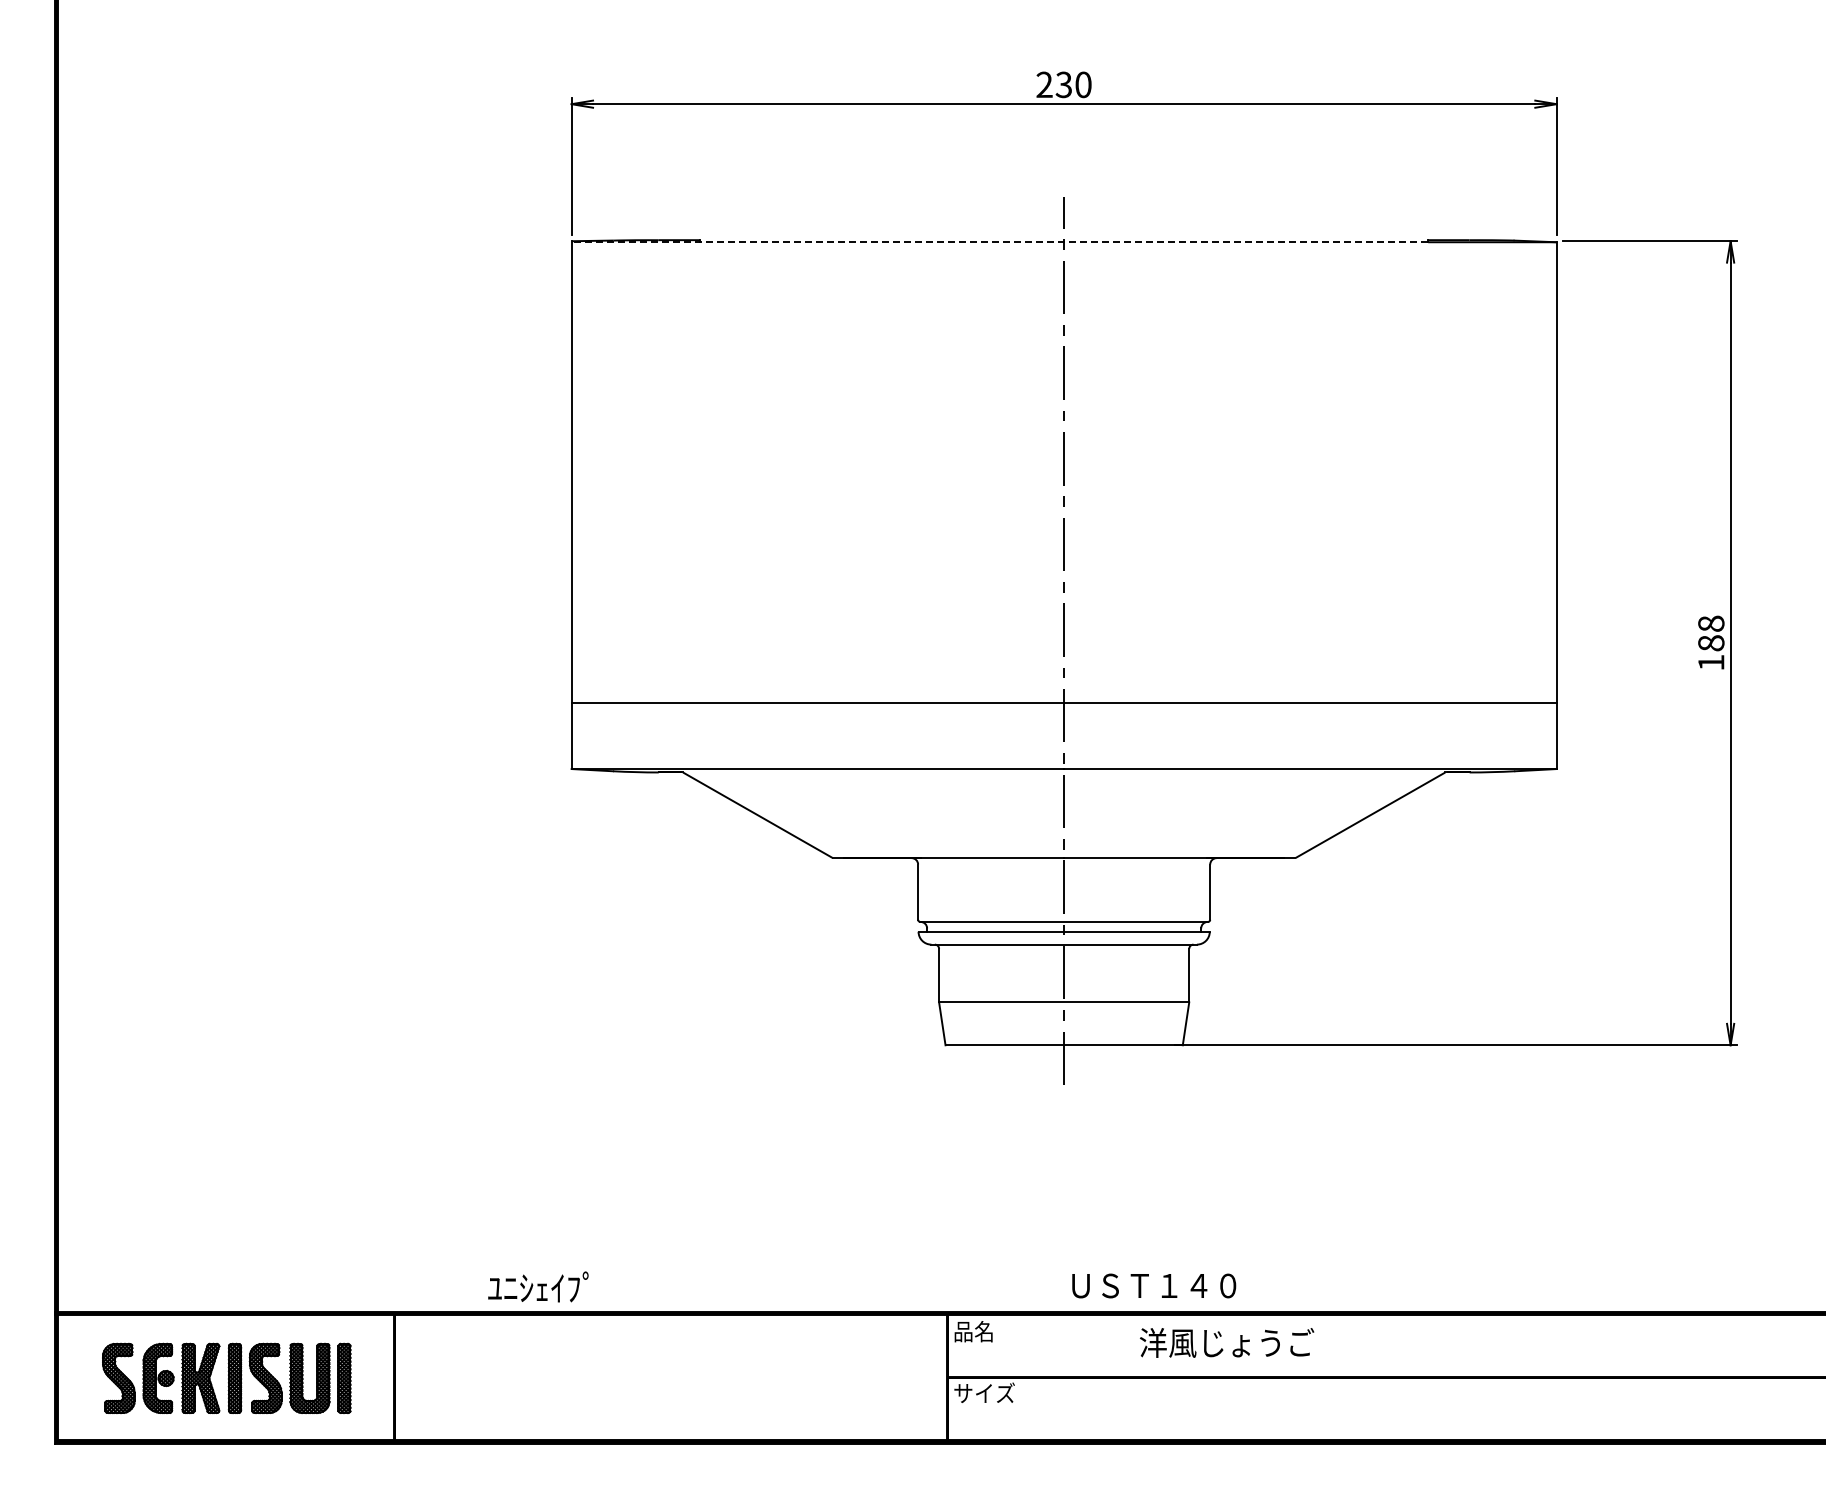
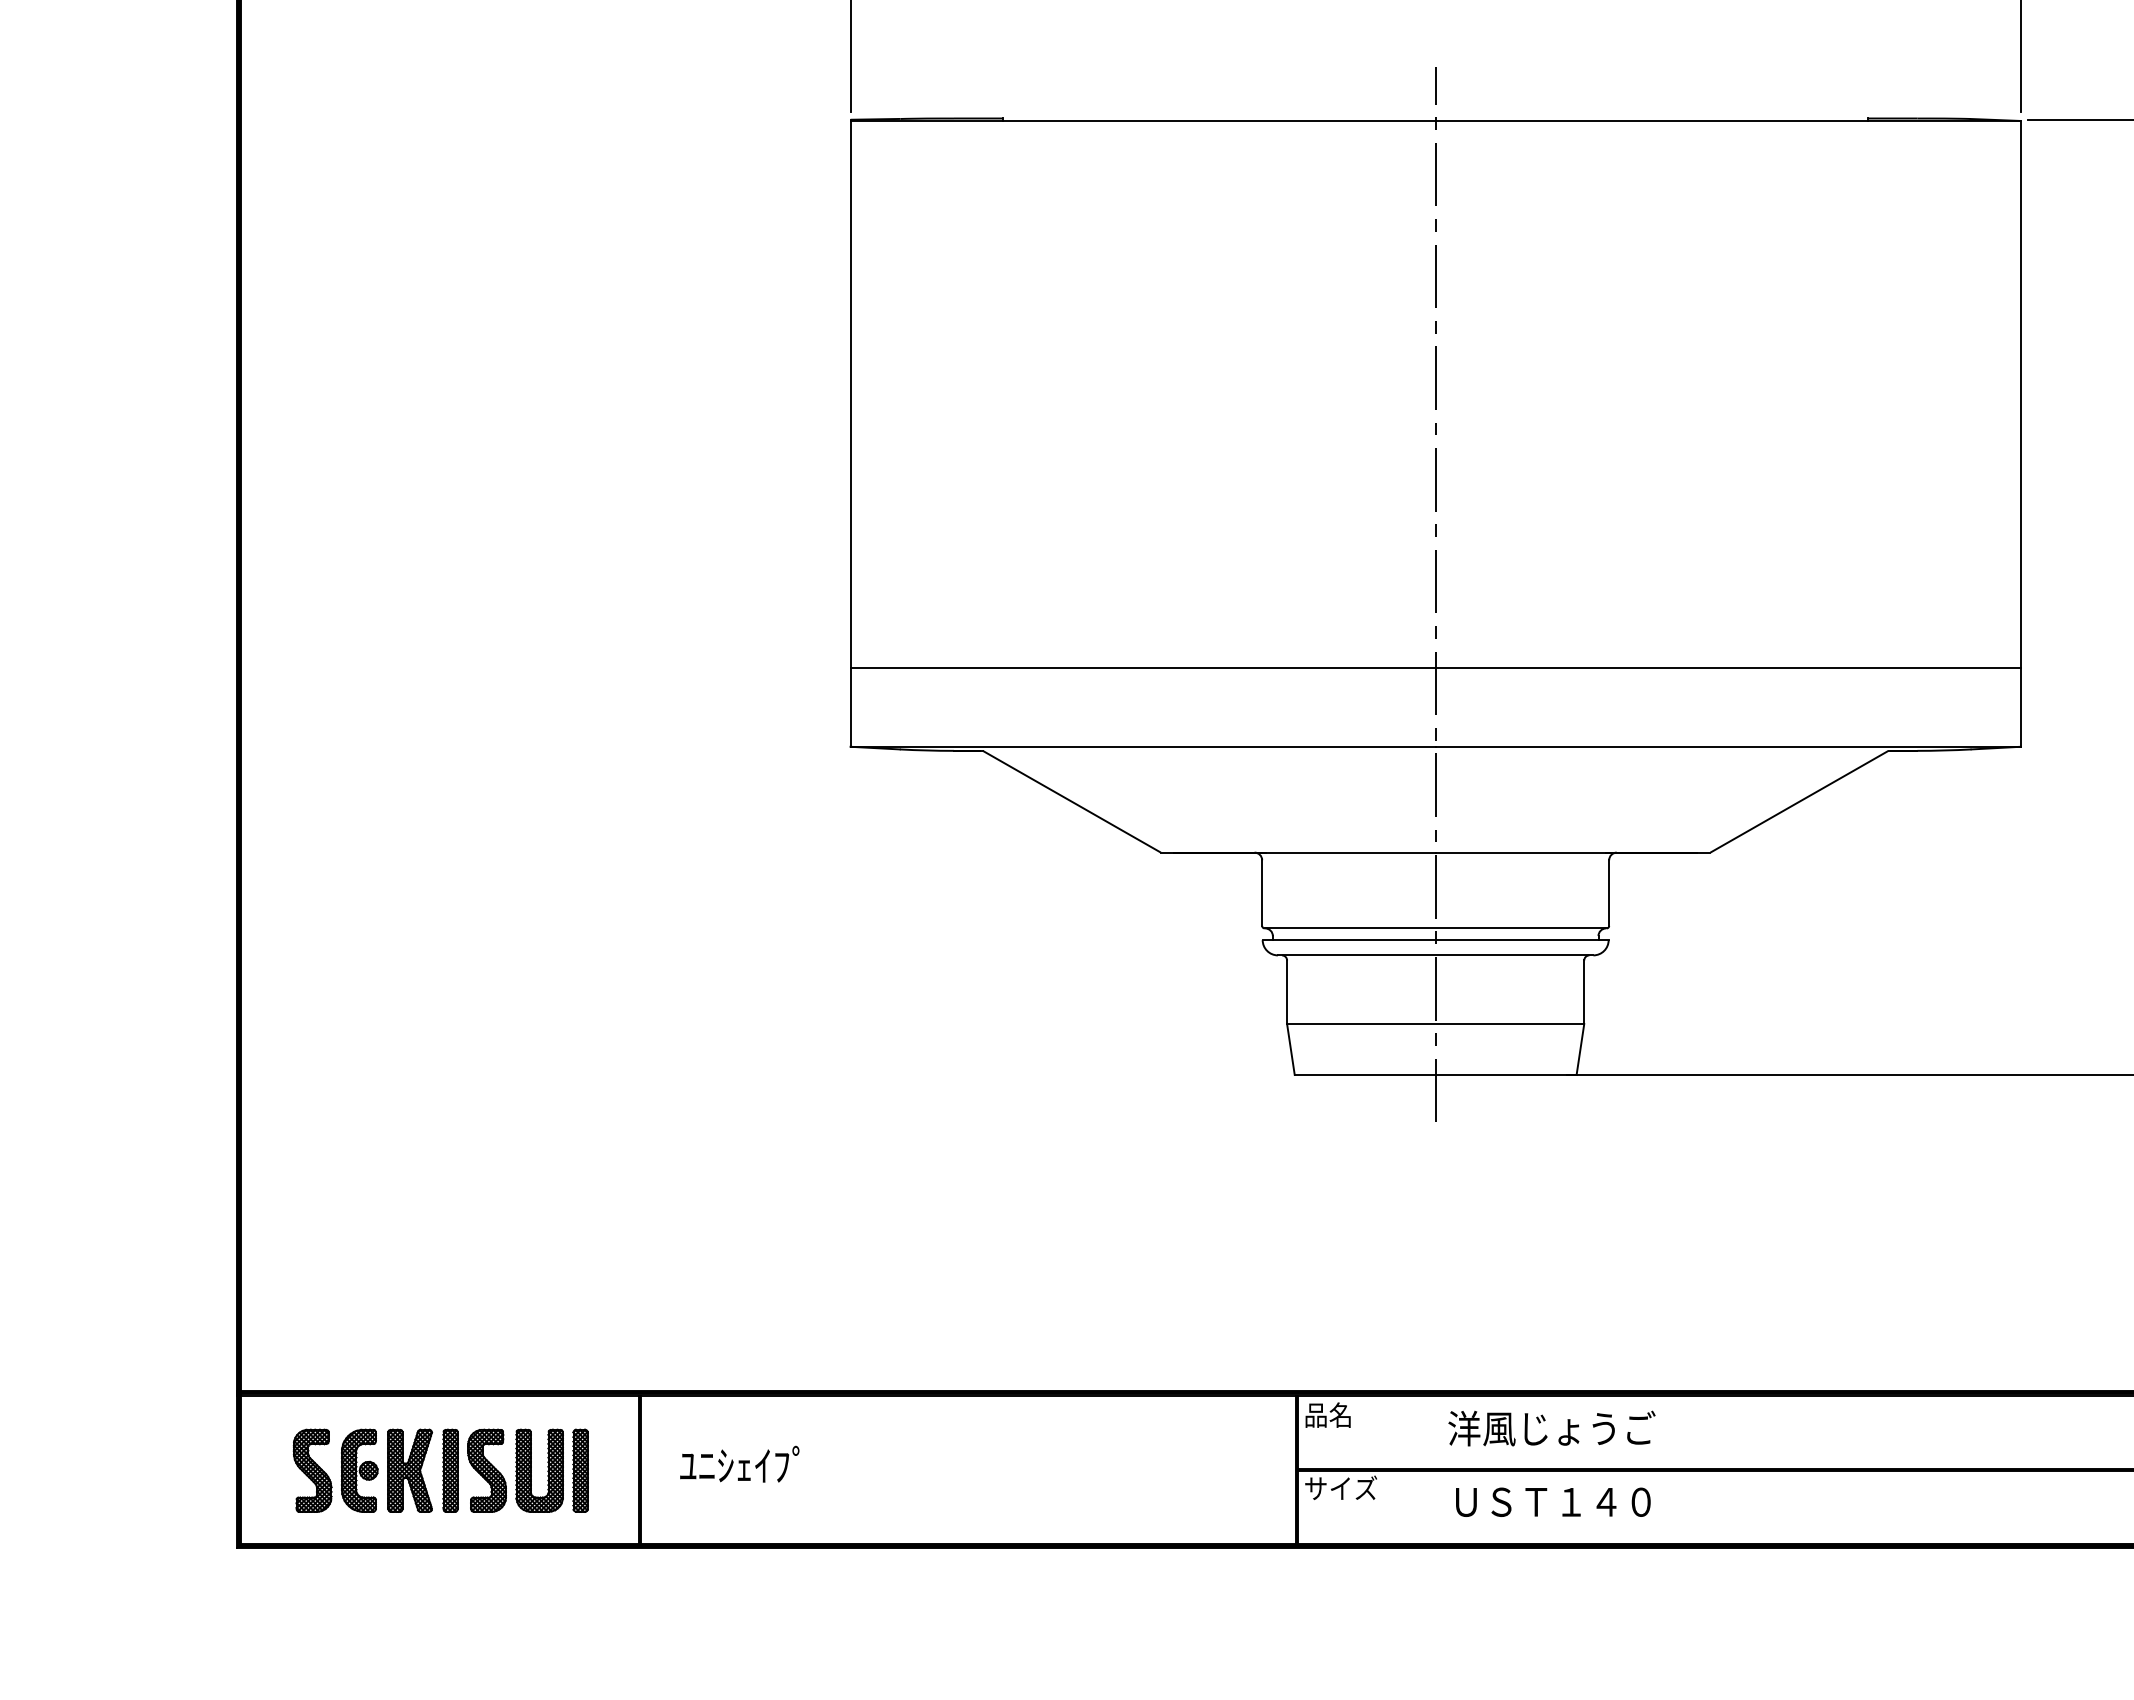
line: (999, 242) -> (1358, 121), dashed -> solid
text: (1154, 1285) -> (1553, 1501), moved
text: (538, 1286) -> (739, 1463), moved
text: (1227, 1342) -> (1552, 1428), moved

